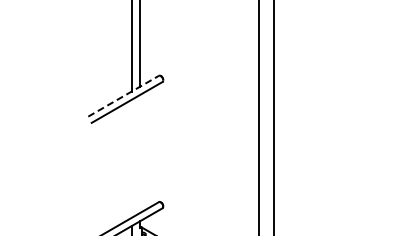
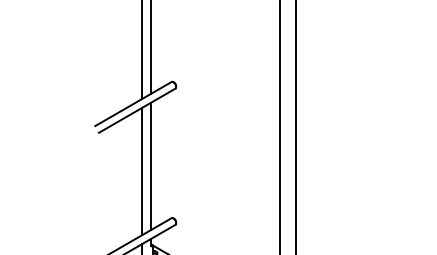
line: (123, 96) -> (133, 104), dashed -> solid
line: (140, 153) -> (151, 165), added
line: (131, 158) -> (141, 171), added

